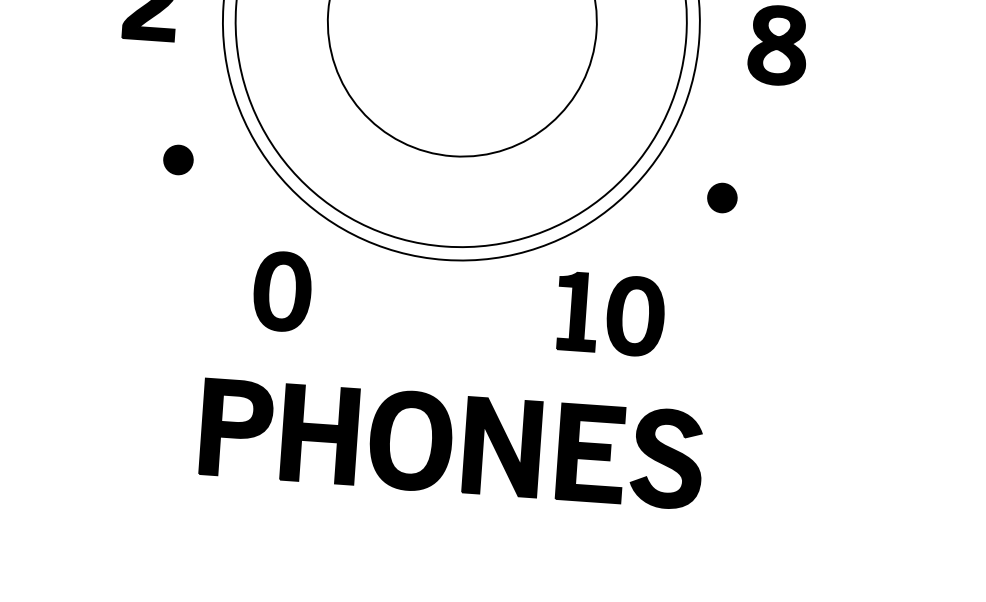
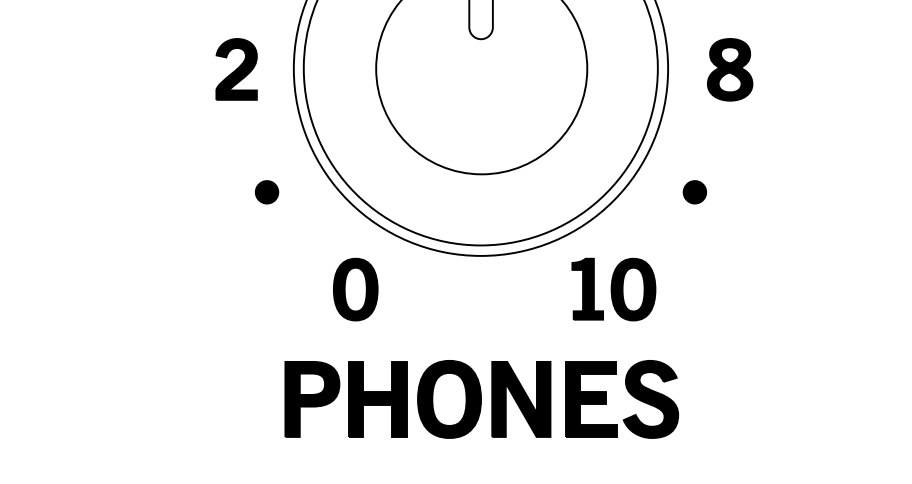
part: (451, 443) -> (481, 399), moved

